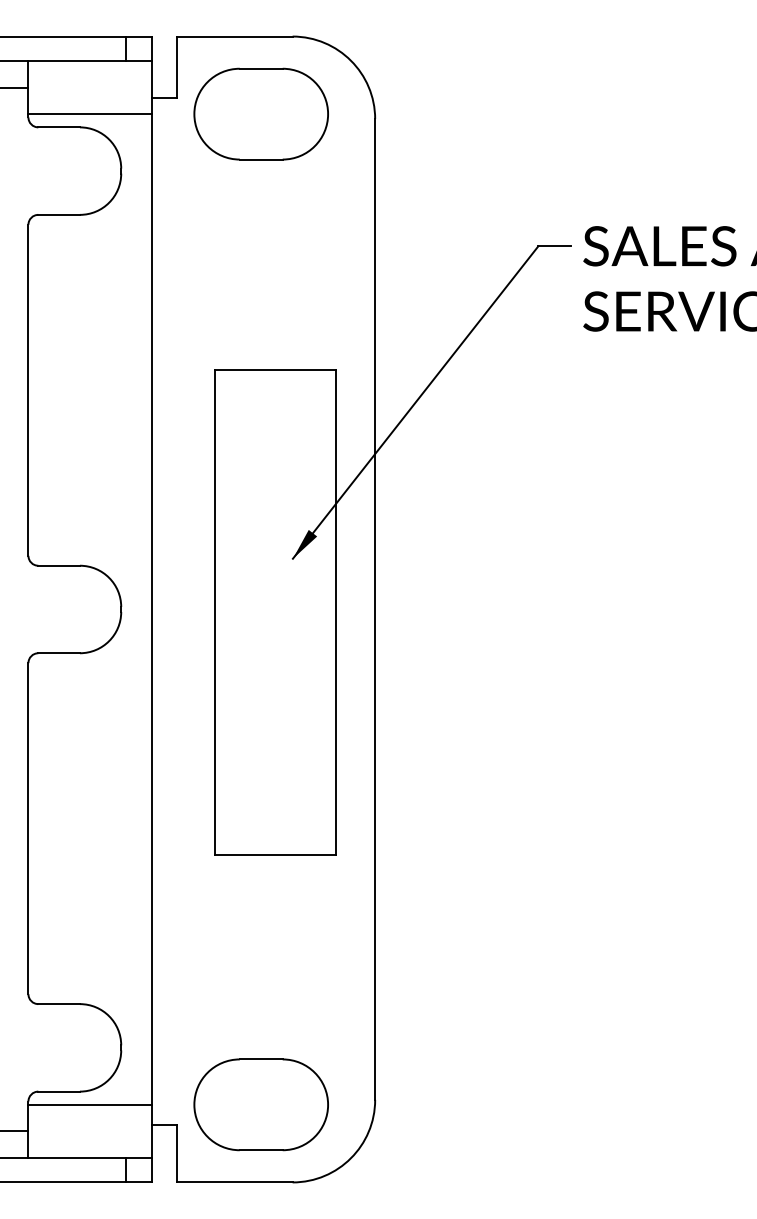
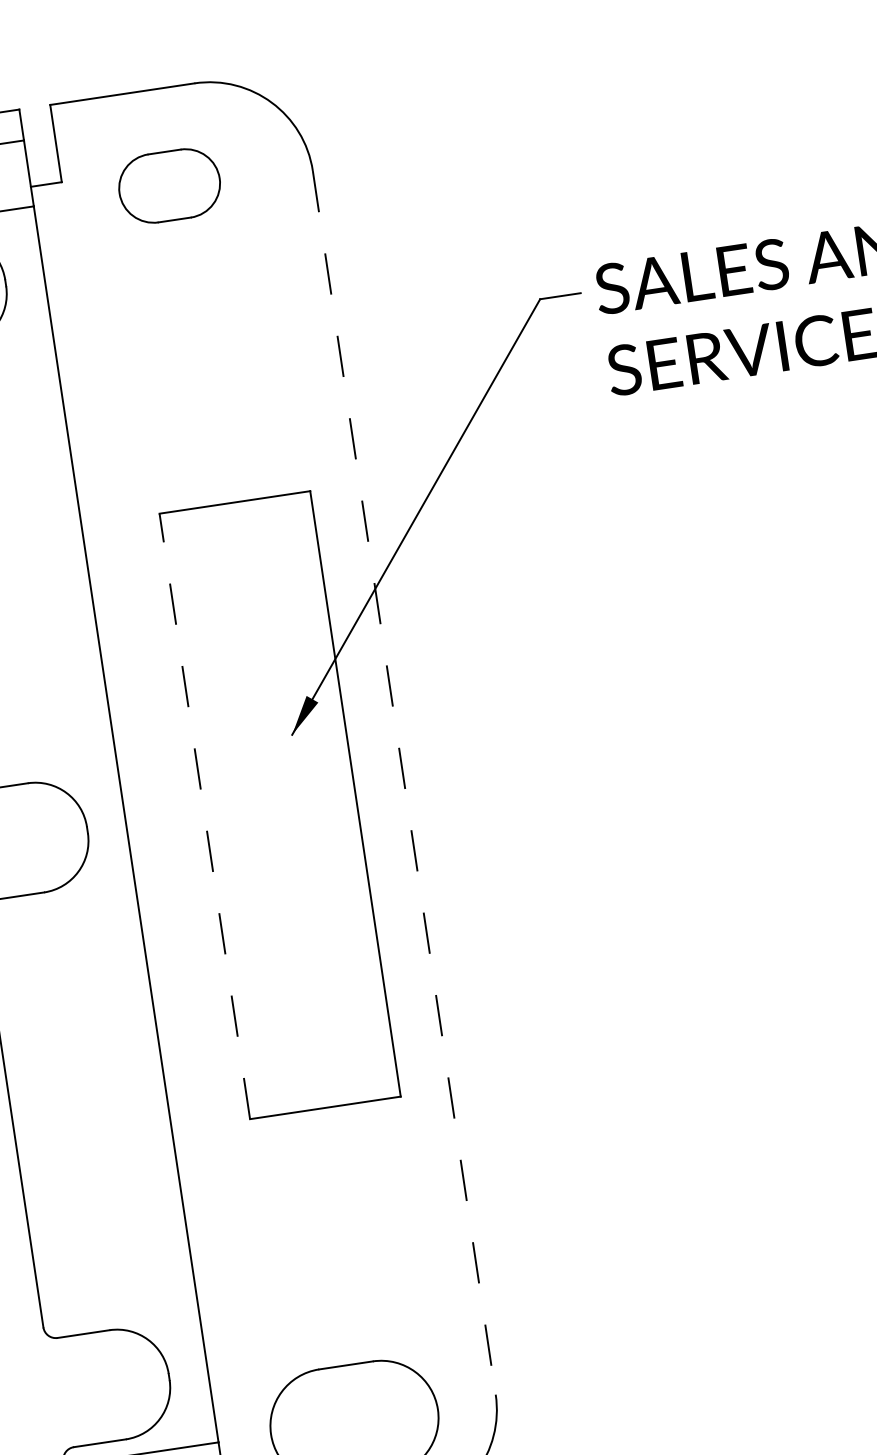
part: (260, 113) -> (168, 185), size x0.6
line: (375, 610) -> (404, 784), solid -> dashed
line: (214, 612) -> (204, 816), solid -> dashed

